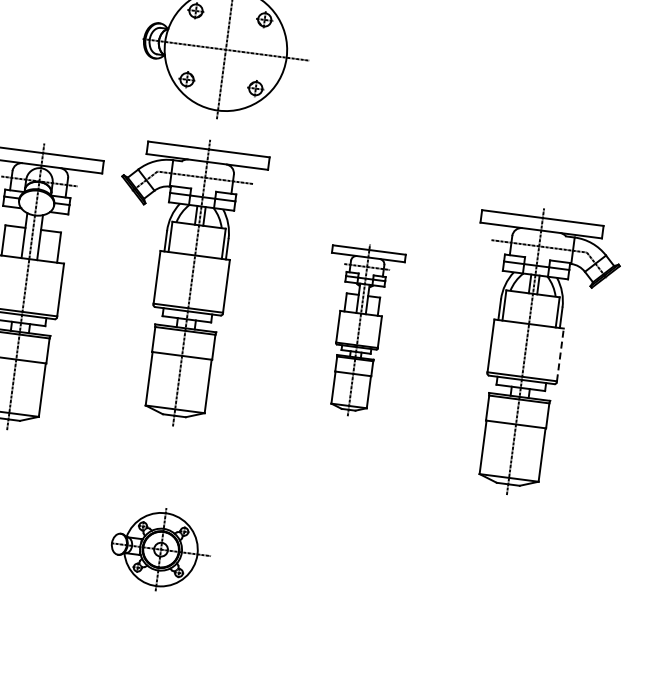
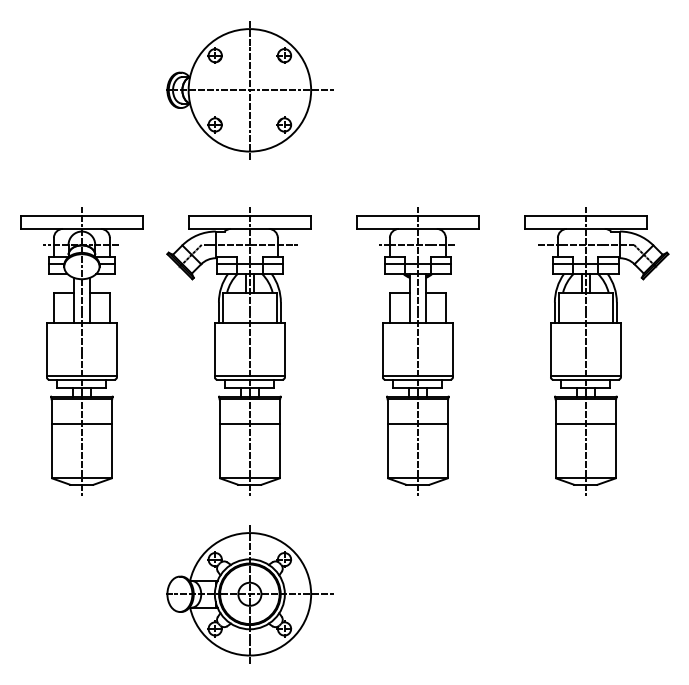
part: (180, 282) -> (238, 351), moved
part: (358, 330) -> (417, 351), size x1.67
line: (560, 354) -> (620, 349), dashed -> solid
part: (160, 549) -> (249, 594), size x1.67

